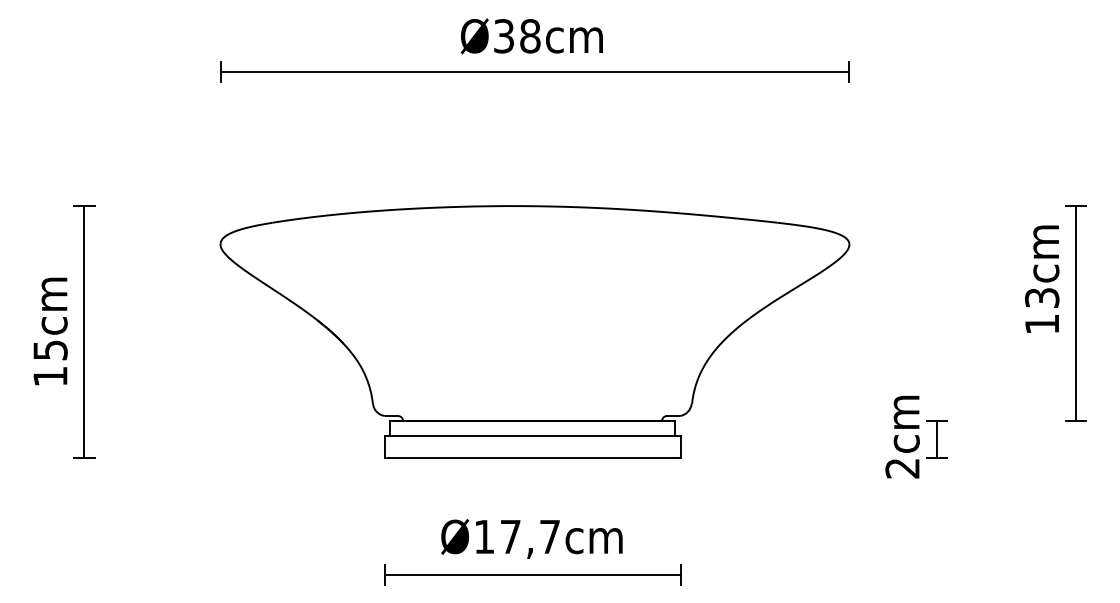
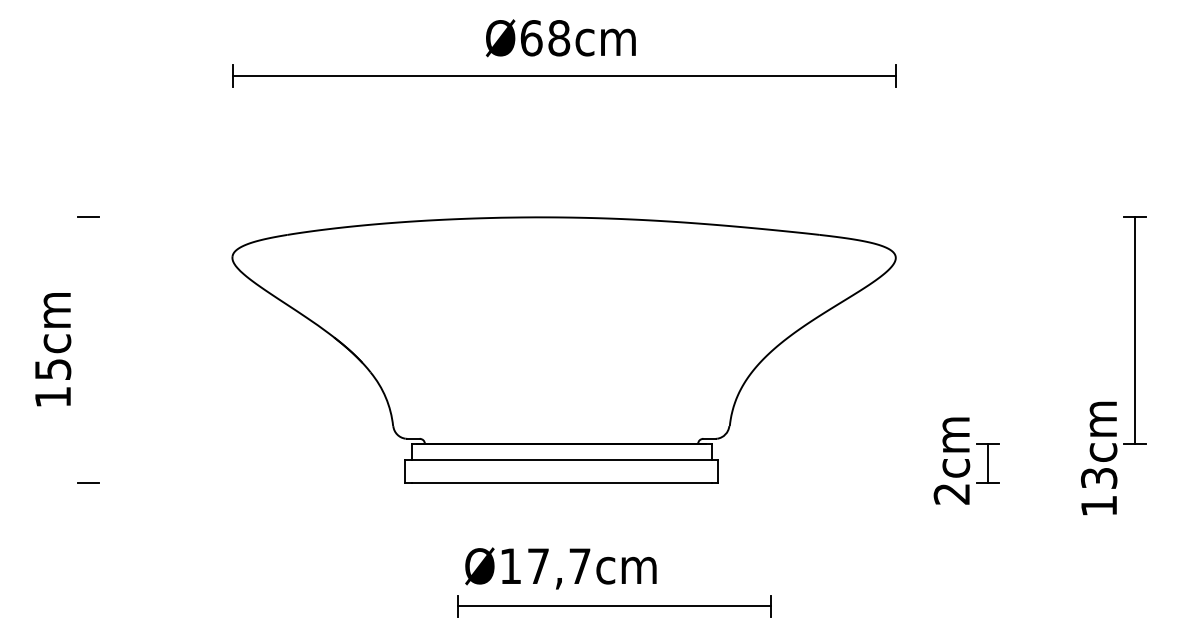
text: (504, 36) -> (531, 38), Ø38cm -> Ø68cm
text: (1042, 279) -> (1099, 458), moved
line: (84, 331) -> (88, 349), removed
part: (532, 574) -> (614, 606), moved

